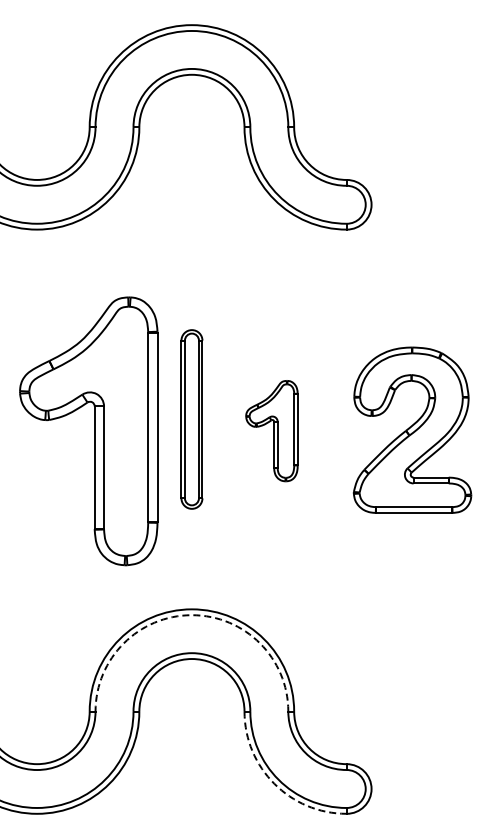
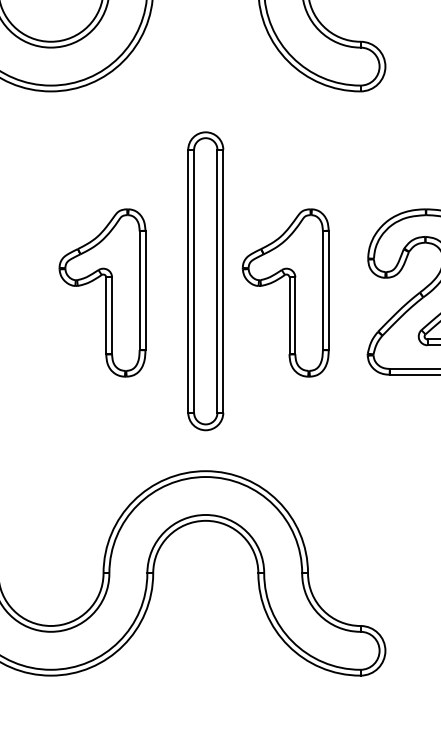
part: (191, 419) -> (205, 281), size x1.67
part: (88, 430) -> (102, 292), size x0.62
part: (271, 430) -> (285, 292), size x1.67
arc: (191, 615) -> (205, 477), dashed -> solid
arc: (274, 783) -> (288, 645), dashed -> solid

